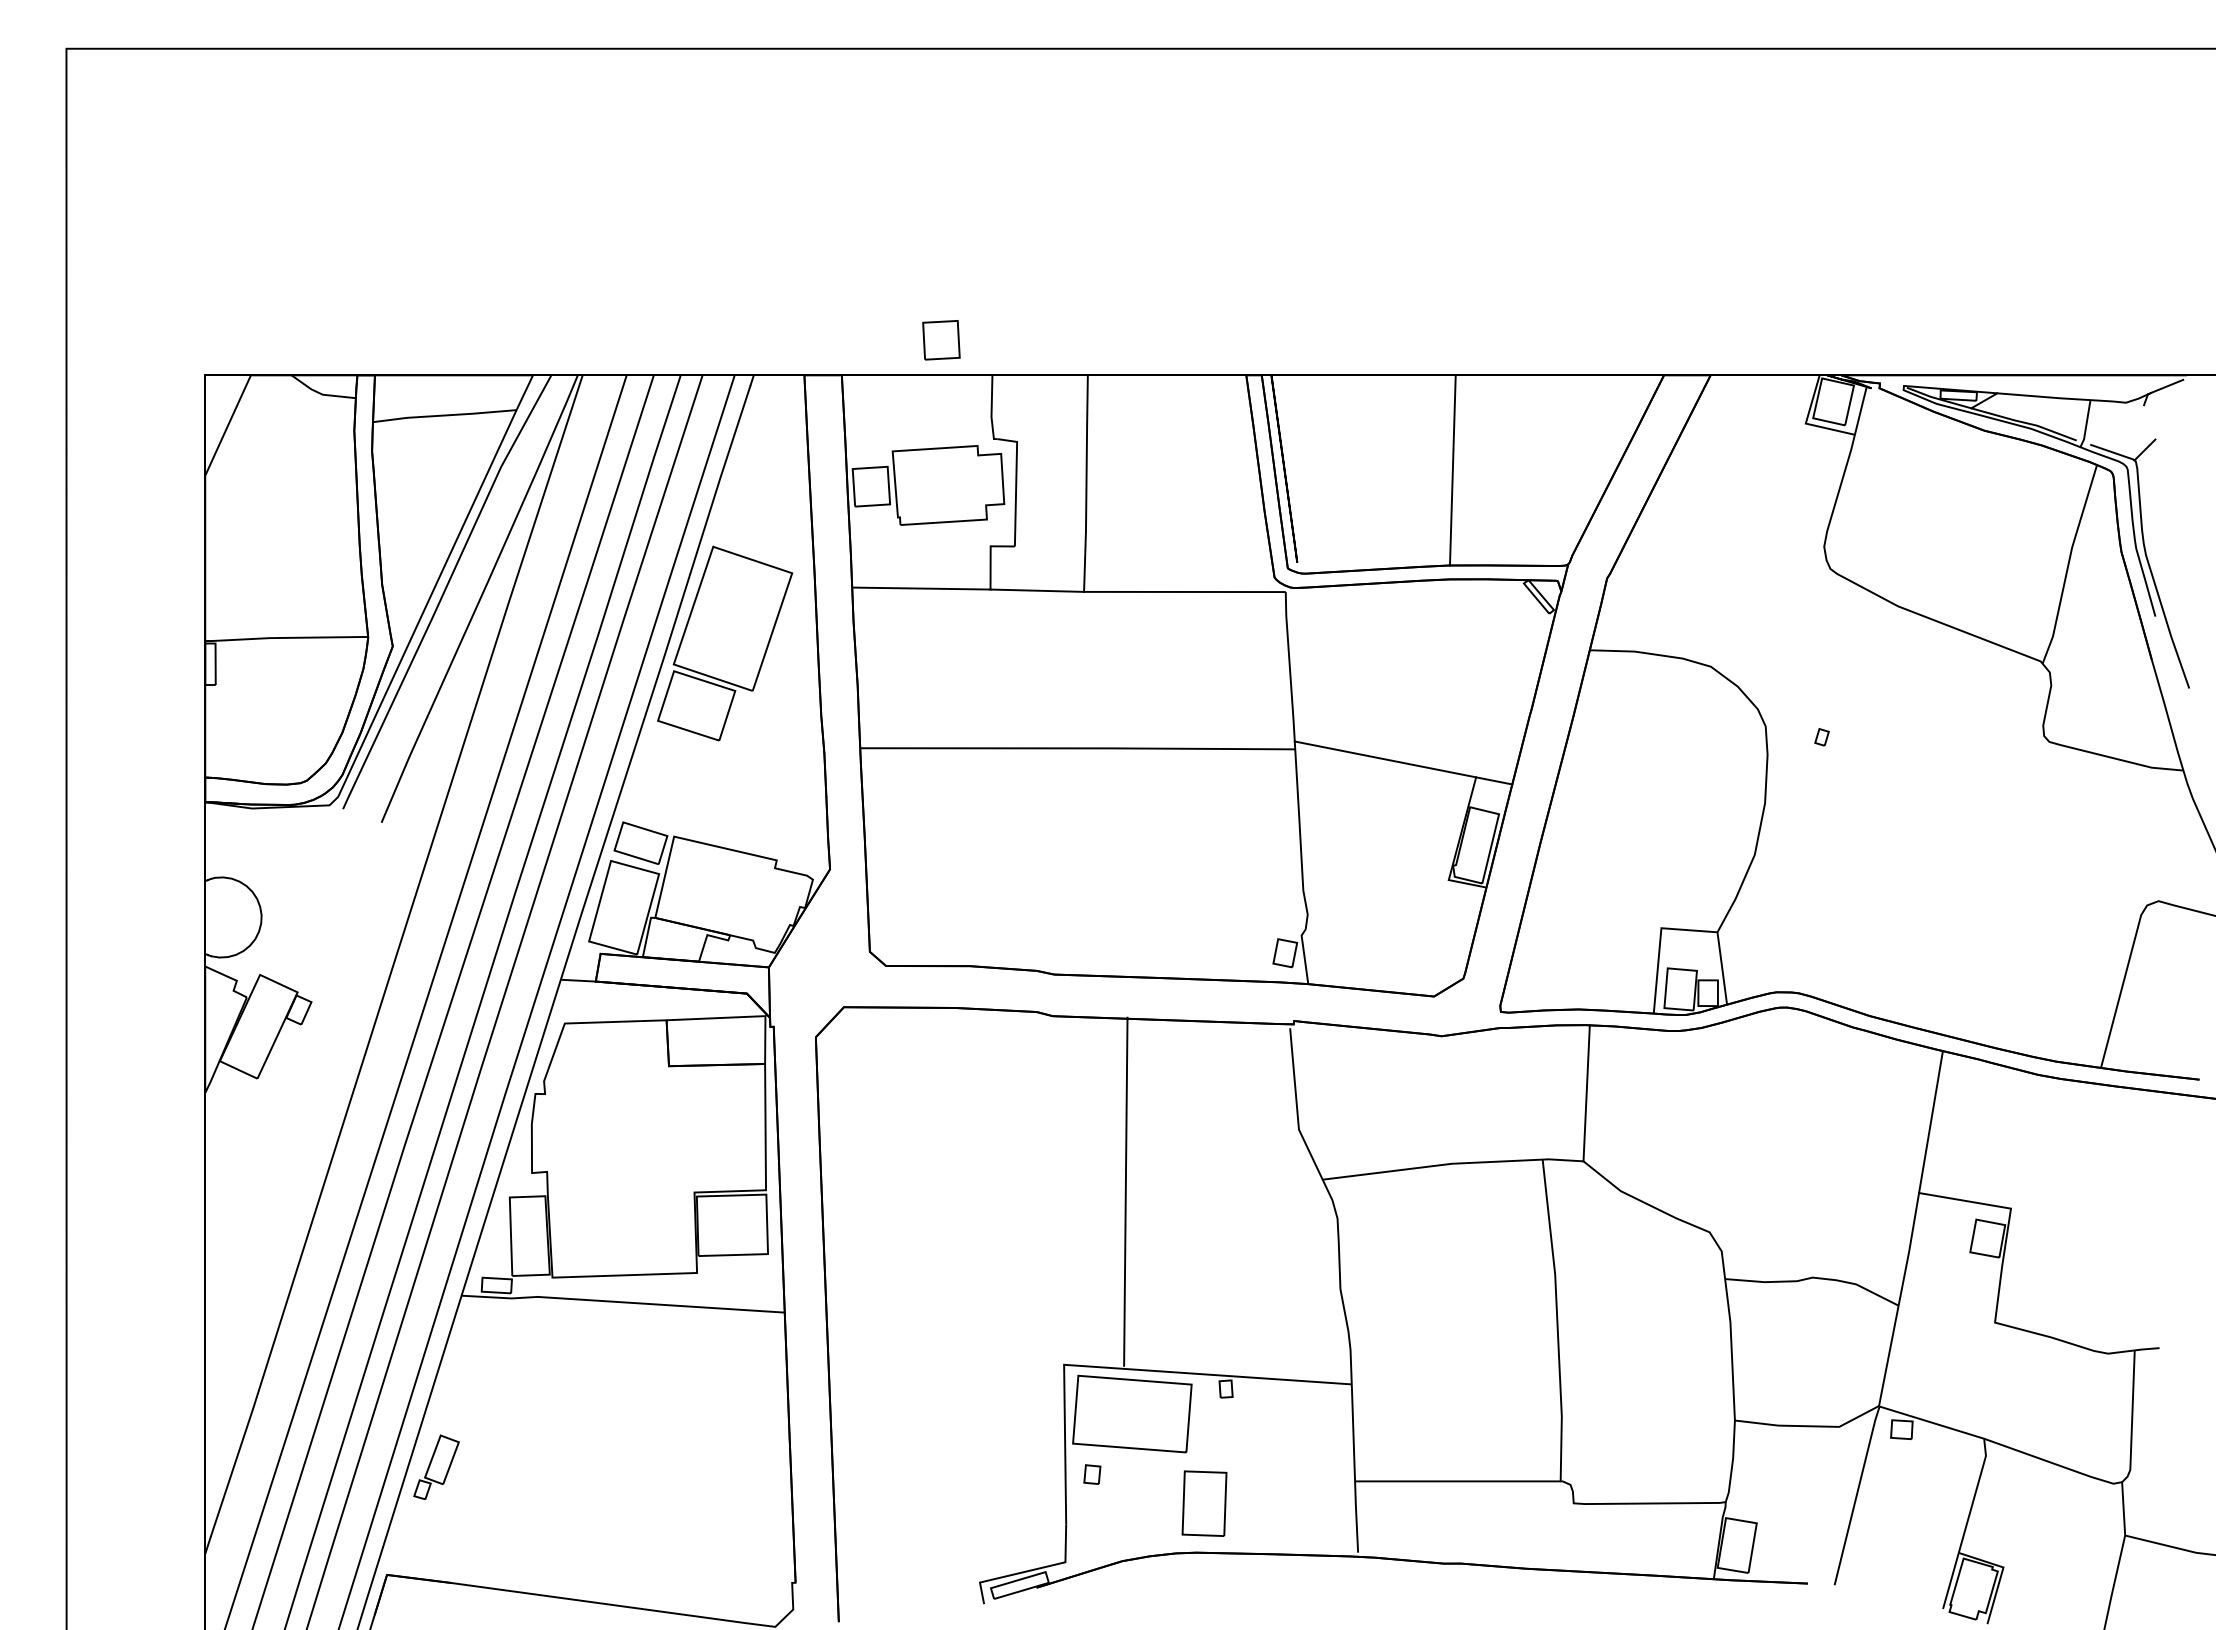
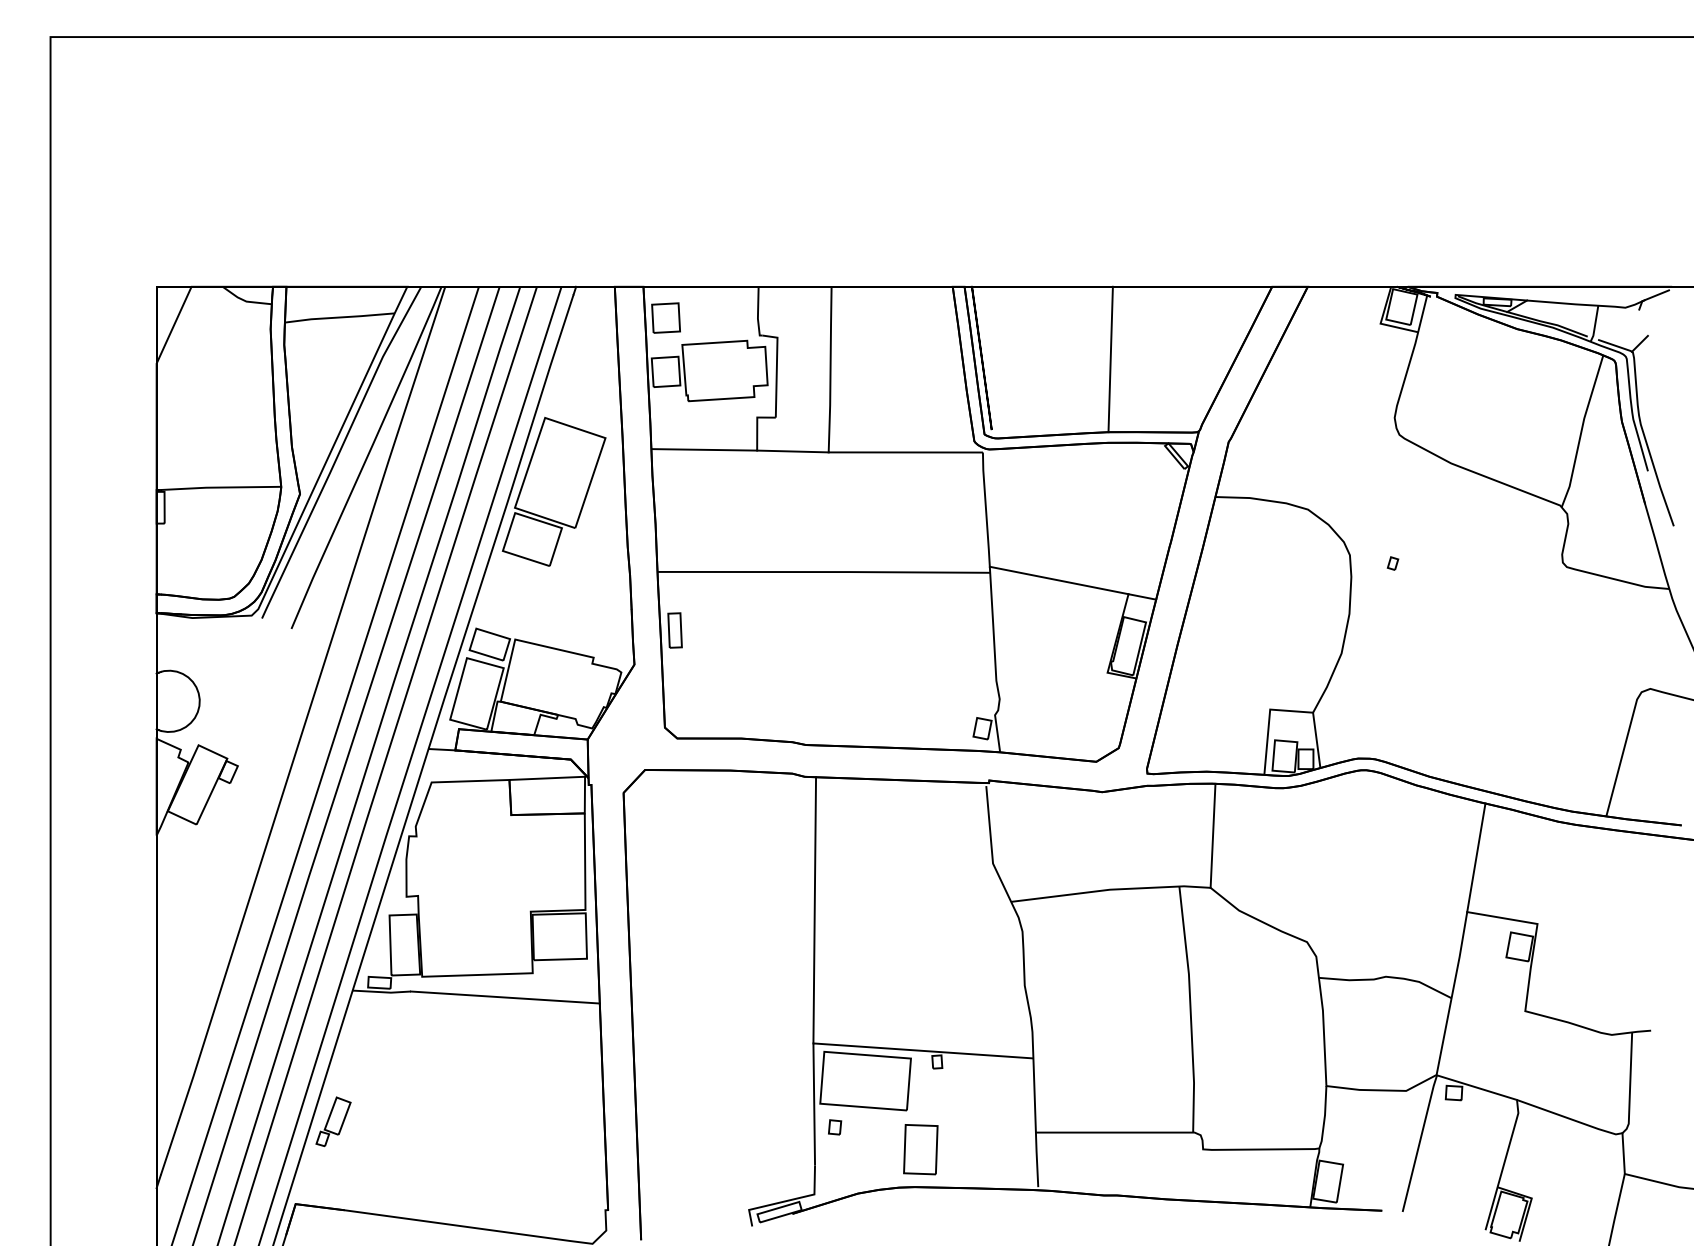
part: (941, 340) -> (666, 318), moved
part: (882, 824) -> (674, 630), added
line: (1125, 1191) -> (814, 910), moved

